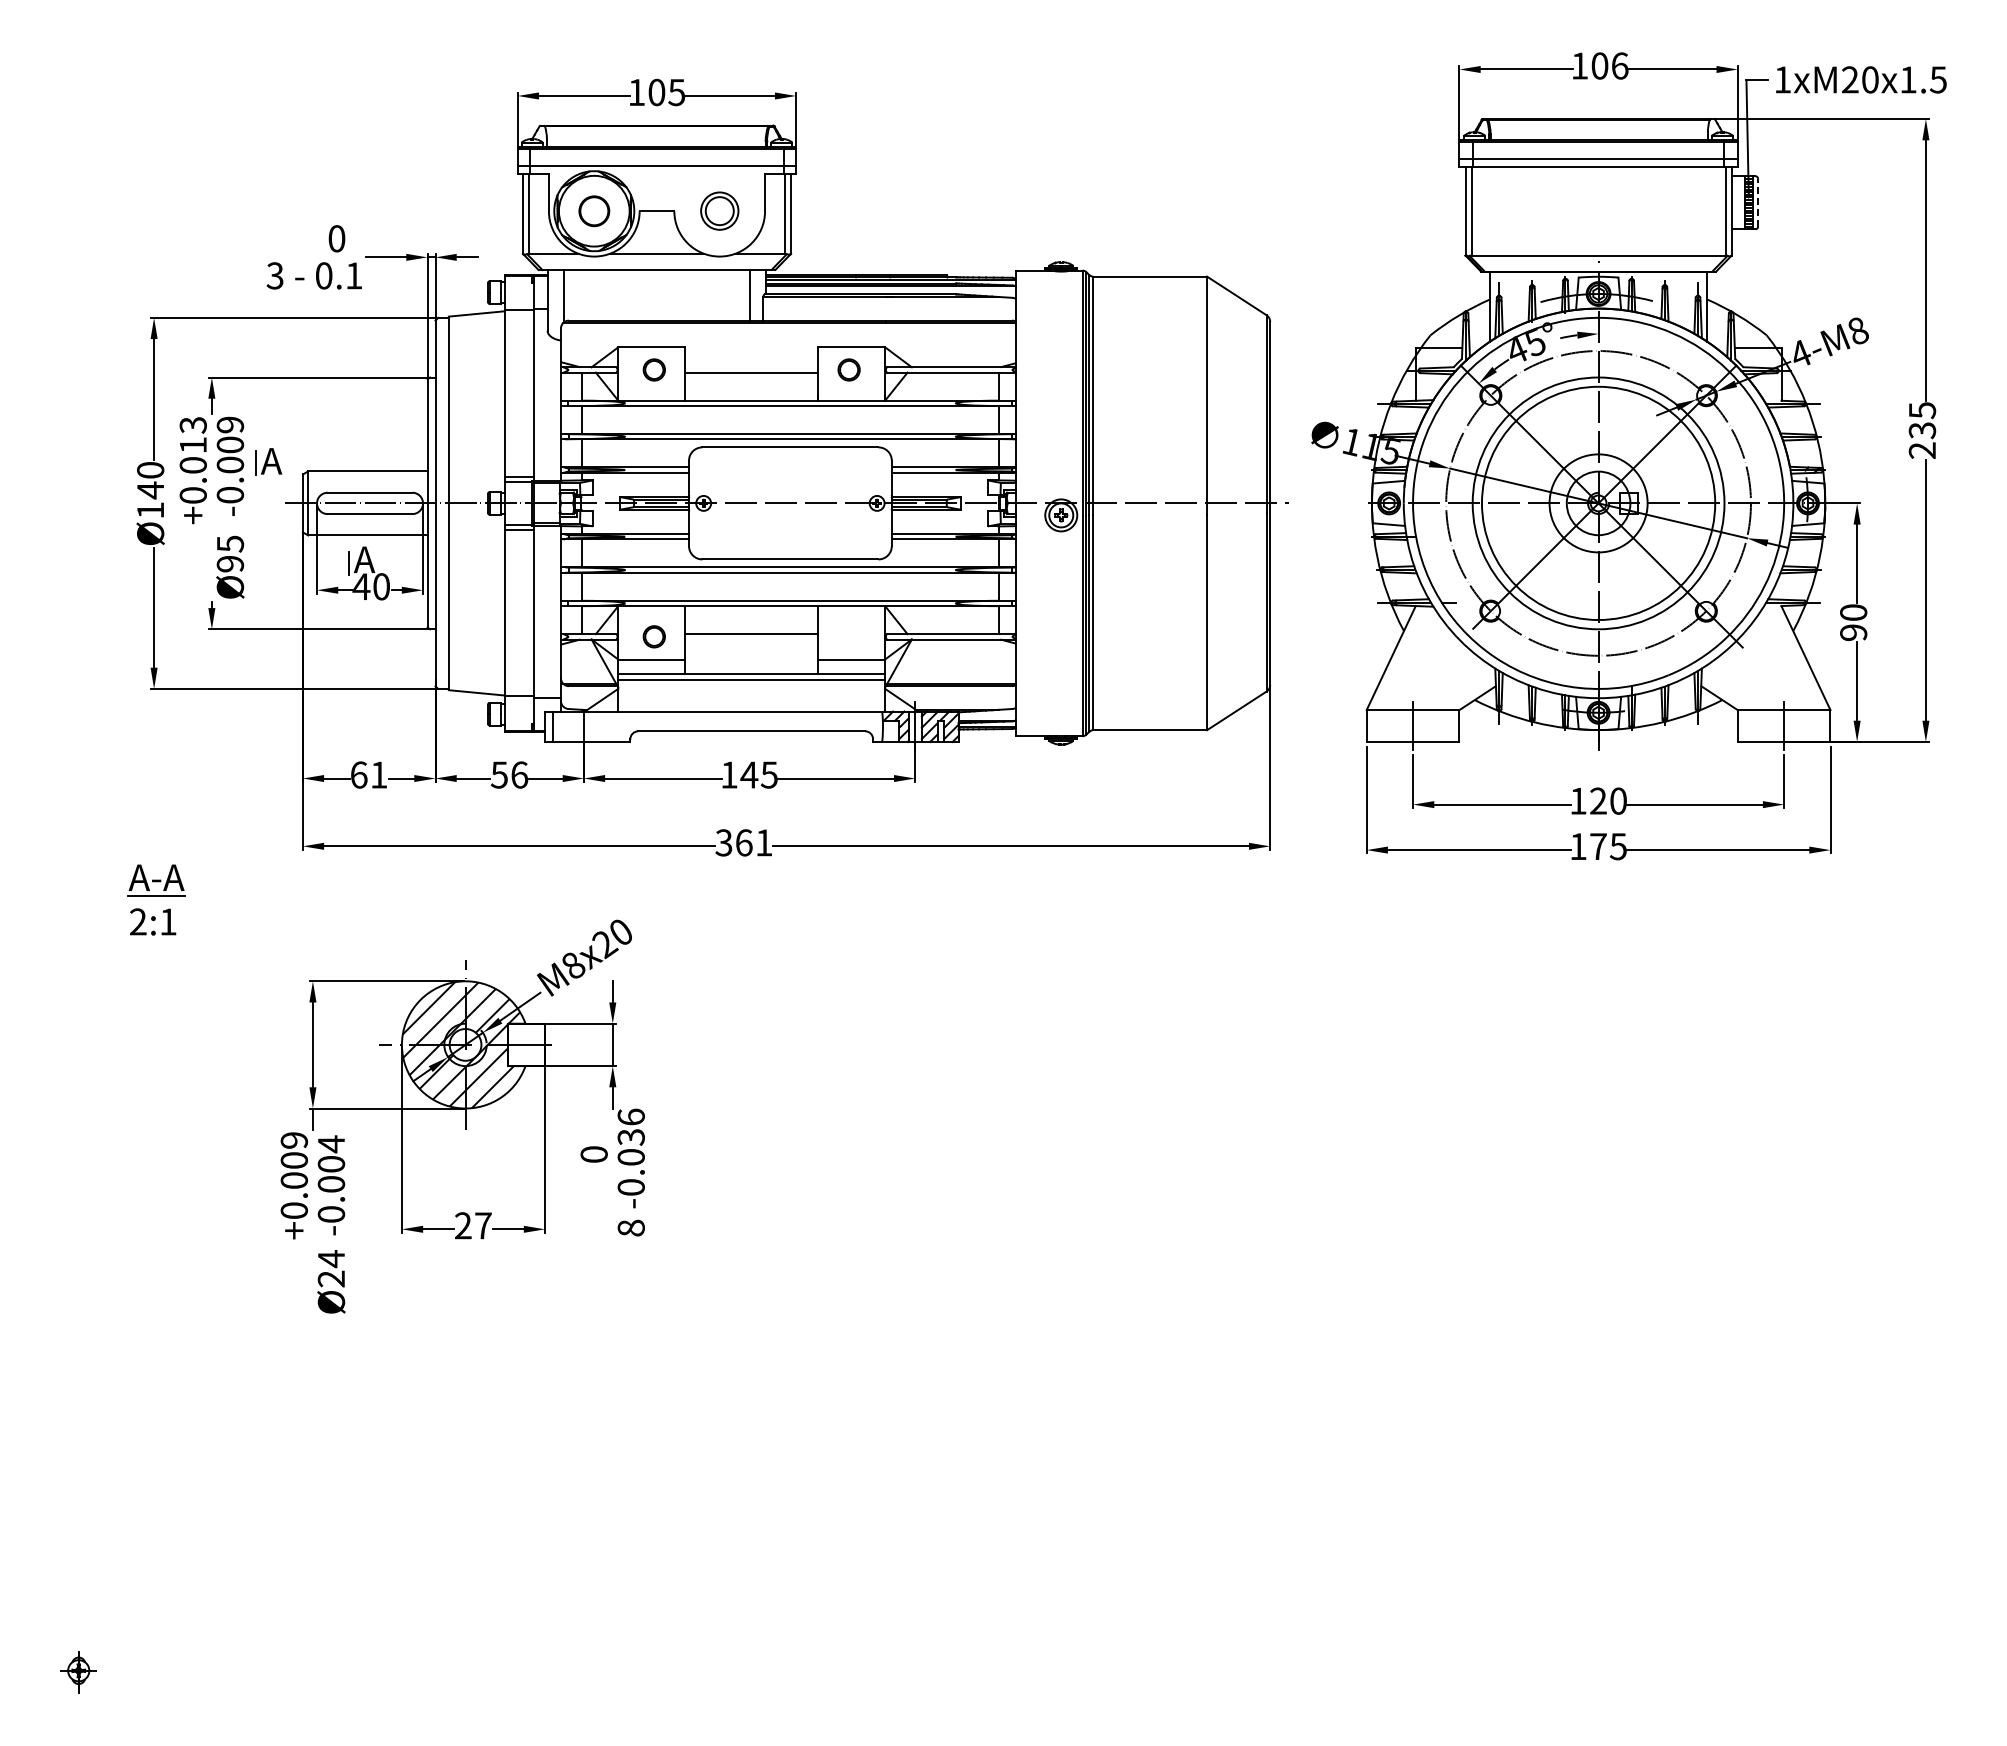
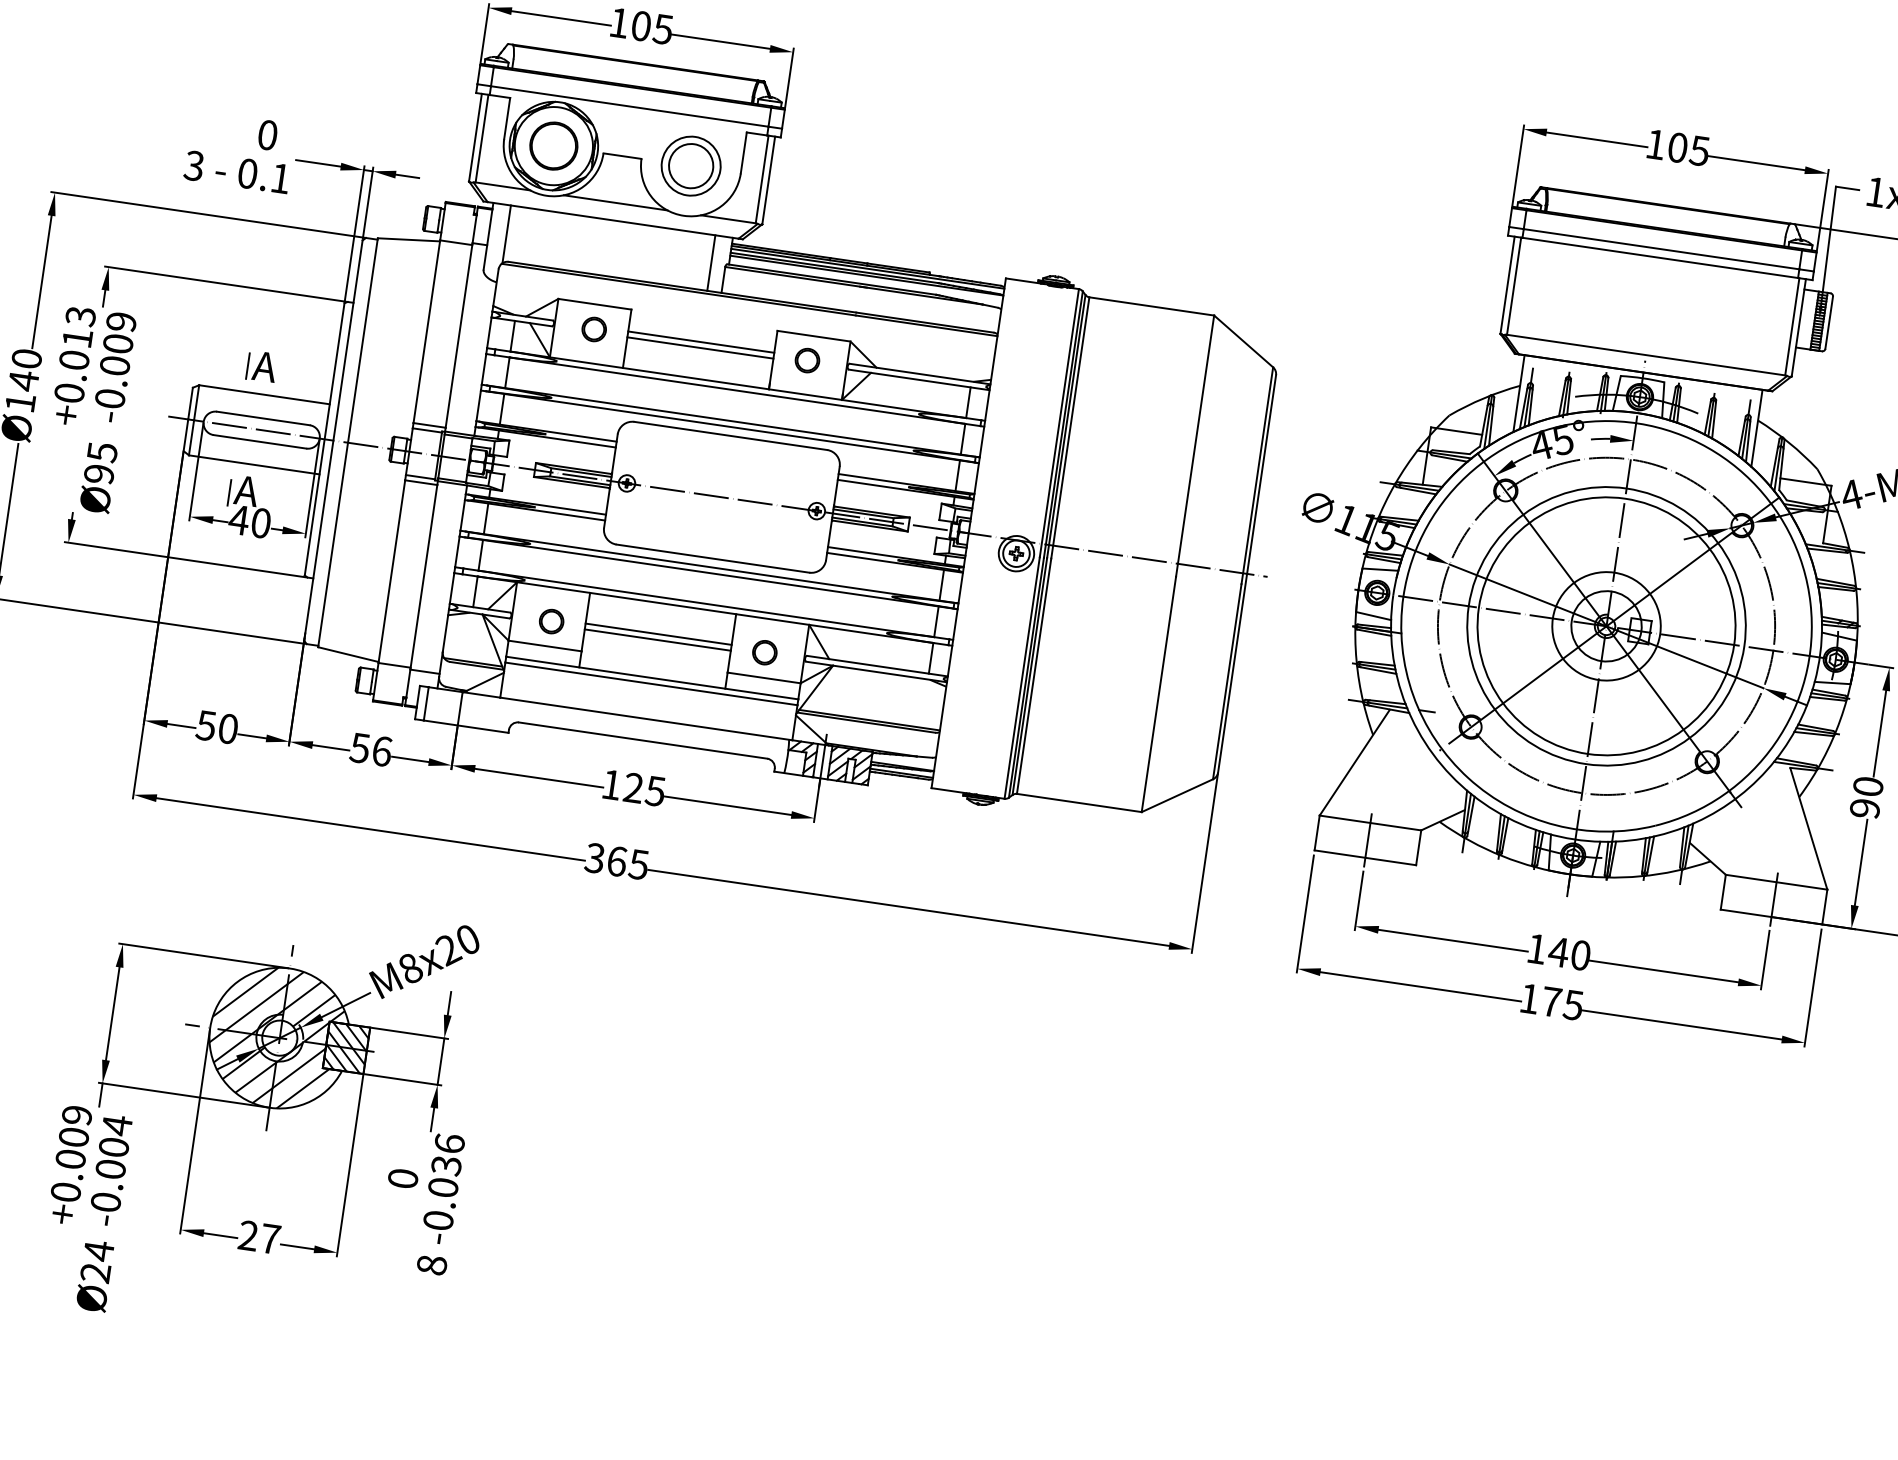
text: (1619, 65) -> (1699, 150), 106 -> 105
line: (1758, 202) -> (1829, 322), dashed -> solid
part: (719, 210) -> (691, 165), size x1.43
circle: (594, 211) -> (554, 146), size x1.43
line: (751, 367) -> (701, 342), added
part: (268, 461) -> (261, 366), moved
circle: (848, 636) -> (764, 652), added
line: (751, 639) -> (657, 640), added
text: (368, 774) -> (216, 726), 61 -> 50
text: (749, 774) -> (633, 787), 145 -> 125
text: (1598, 800) -> (1558, 951), 120 -> 140
text: (763, 842) -> (638, 864), 361 -> 365
hatch: (526, 1044) -> (346, 1047), added

